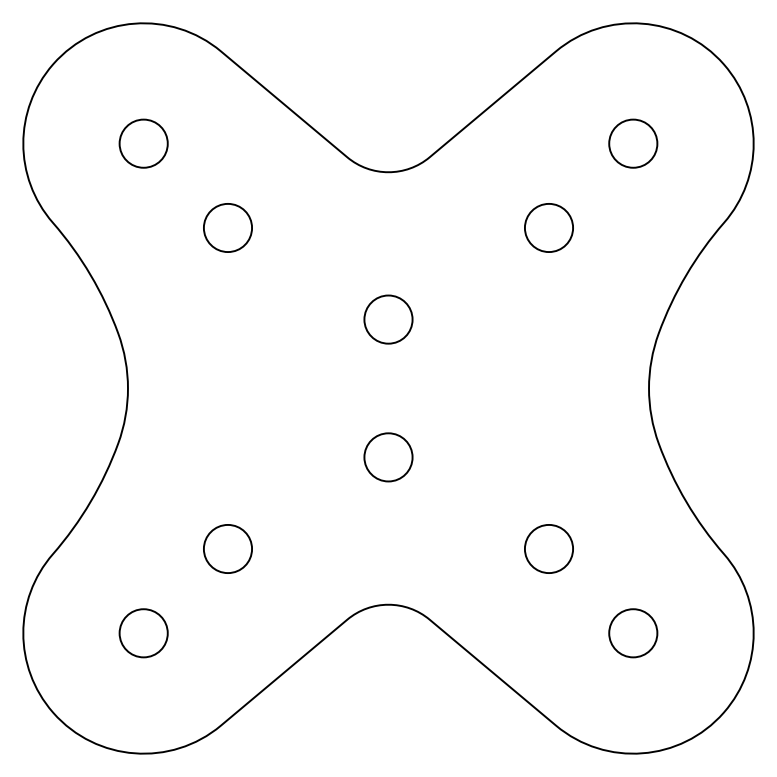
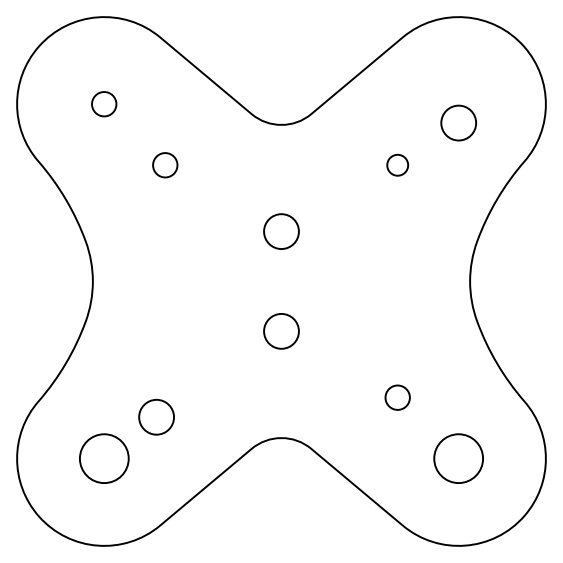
circle: (143, 143) -> (104, 104), size x0.7
circle: (633, 143) -> (458, 122), moved
circle: (227, 227) -> (164, 164), size x0.7
circle: (548, 227) -> (397, 164), size x0.6
circle: (227, 548) -> (156, 416), moved
circle: (548, 548) -> (397, 397), size x0.7
circle: (143, 633) -> (104, 458), size x1.4
circle: (633, 633) -> (458, 458), size x1.4

